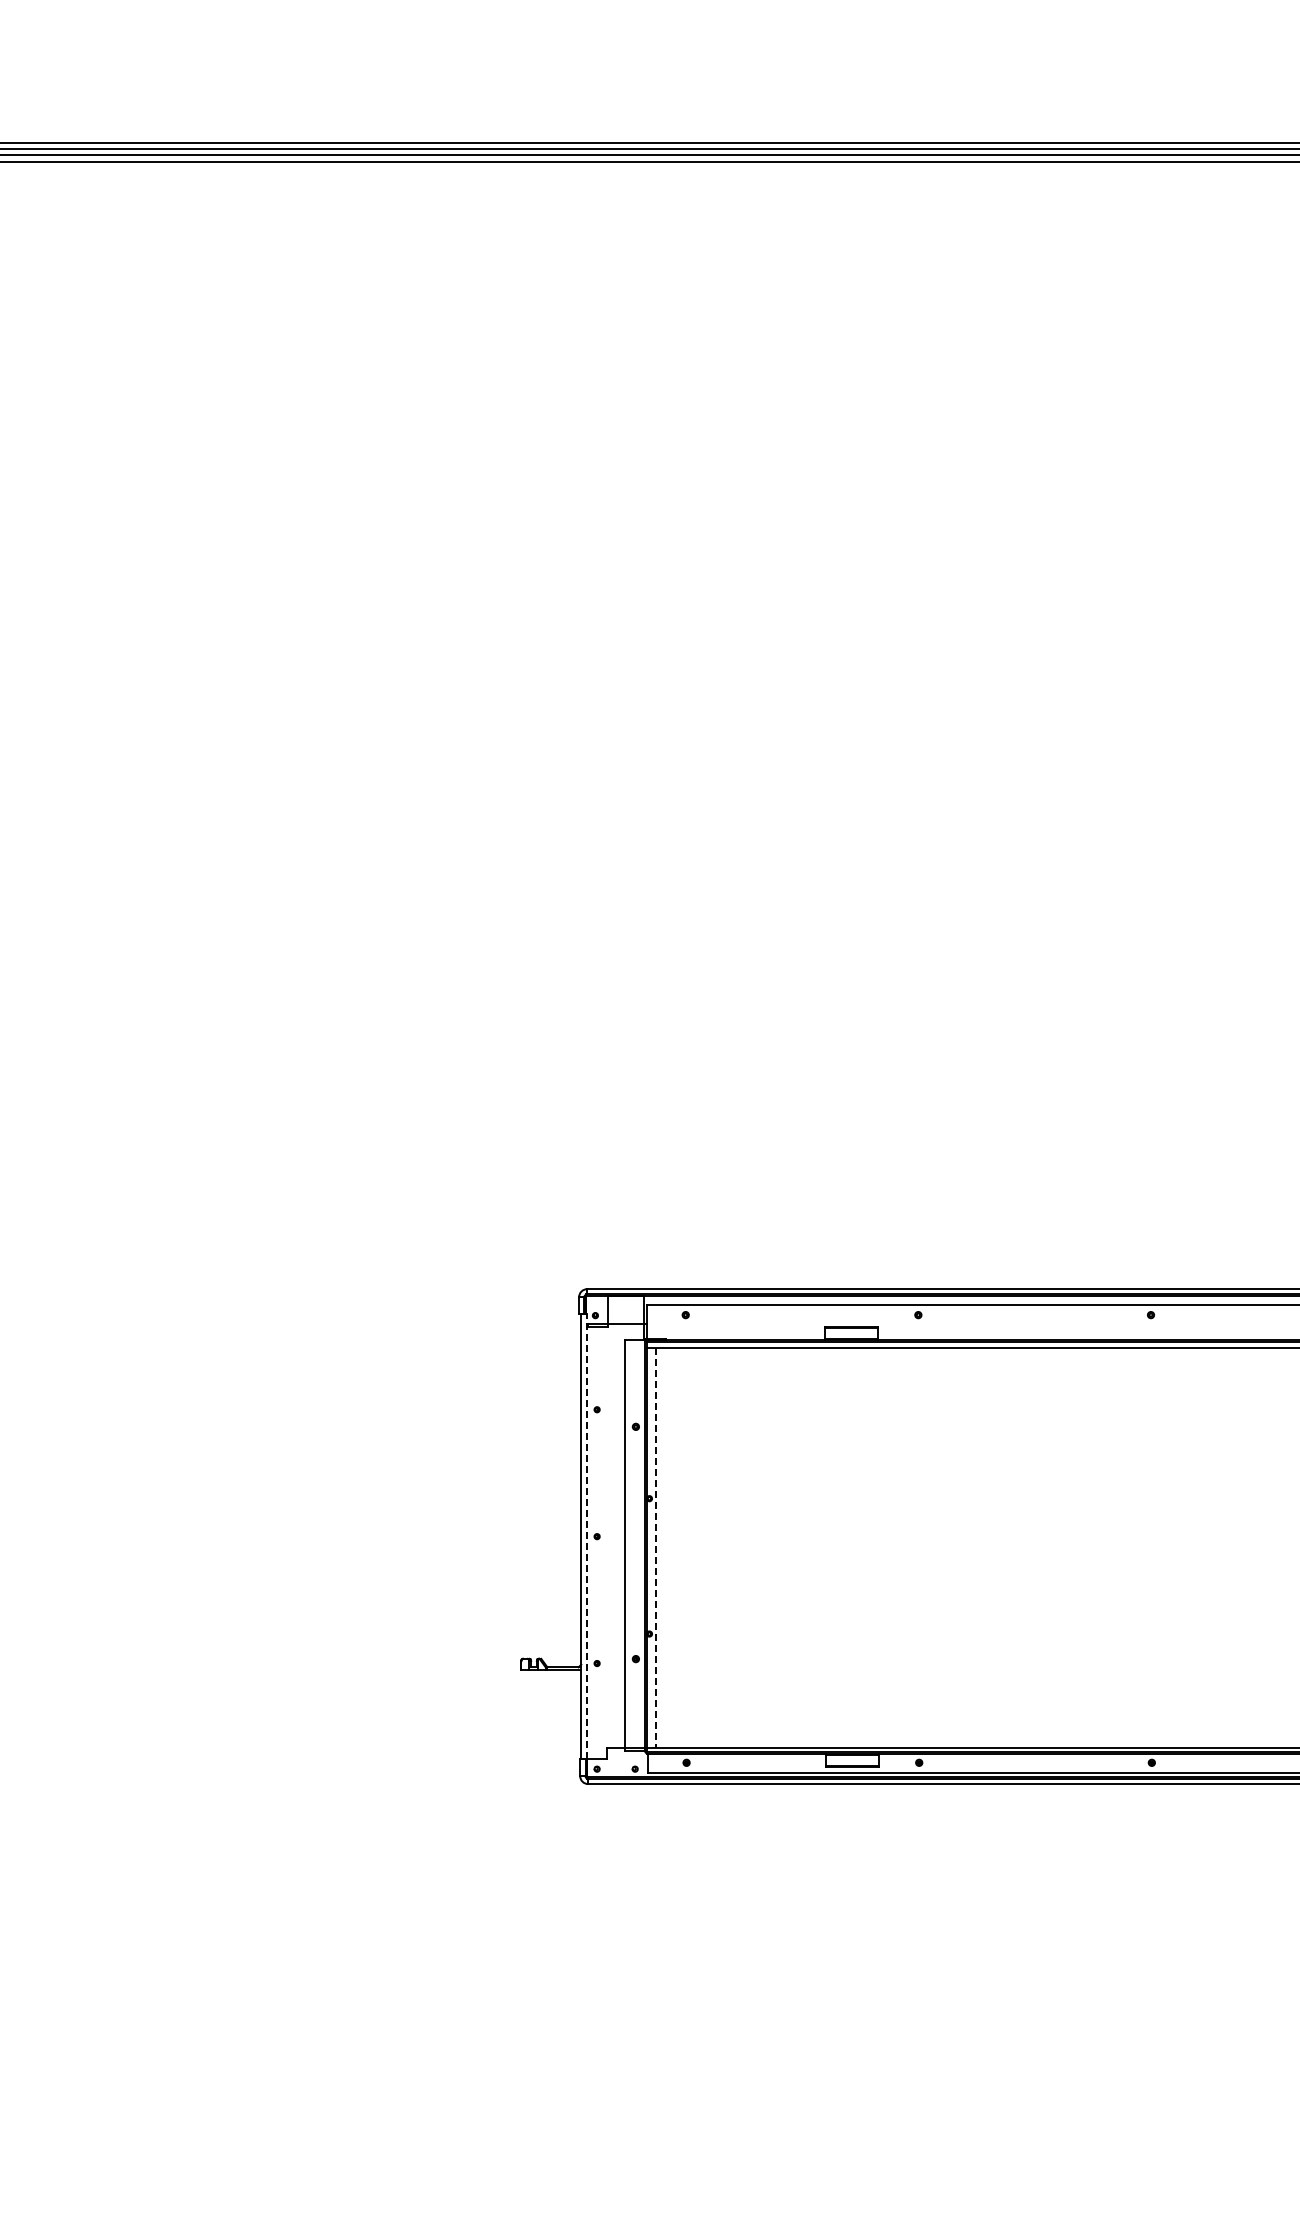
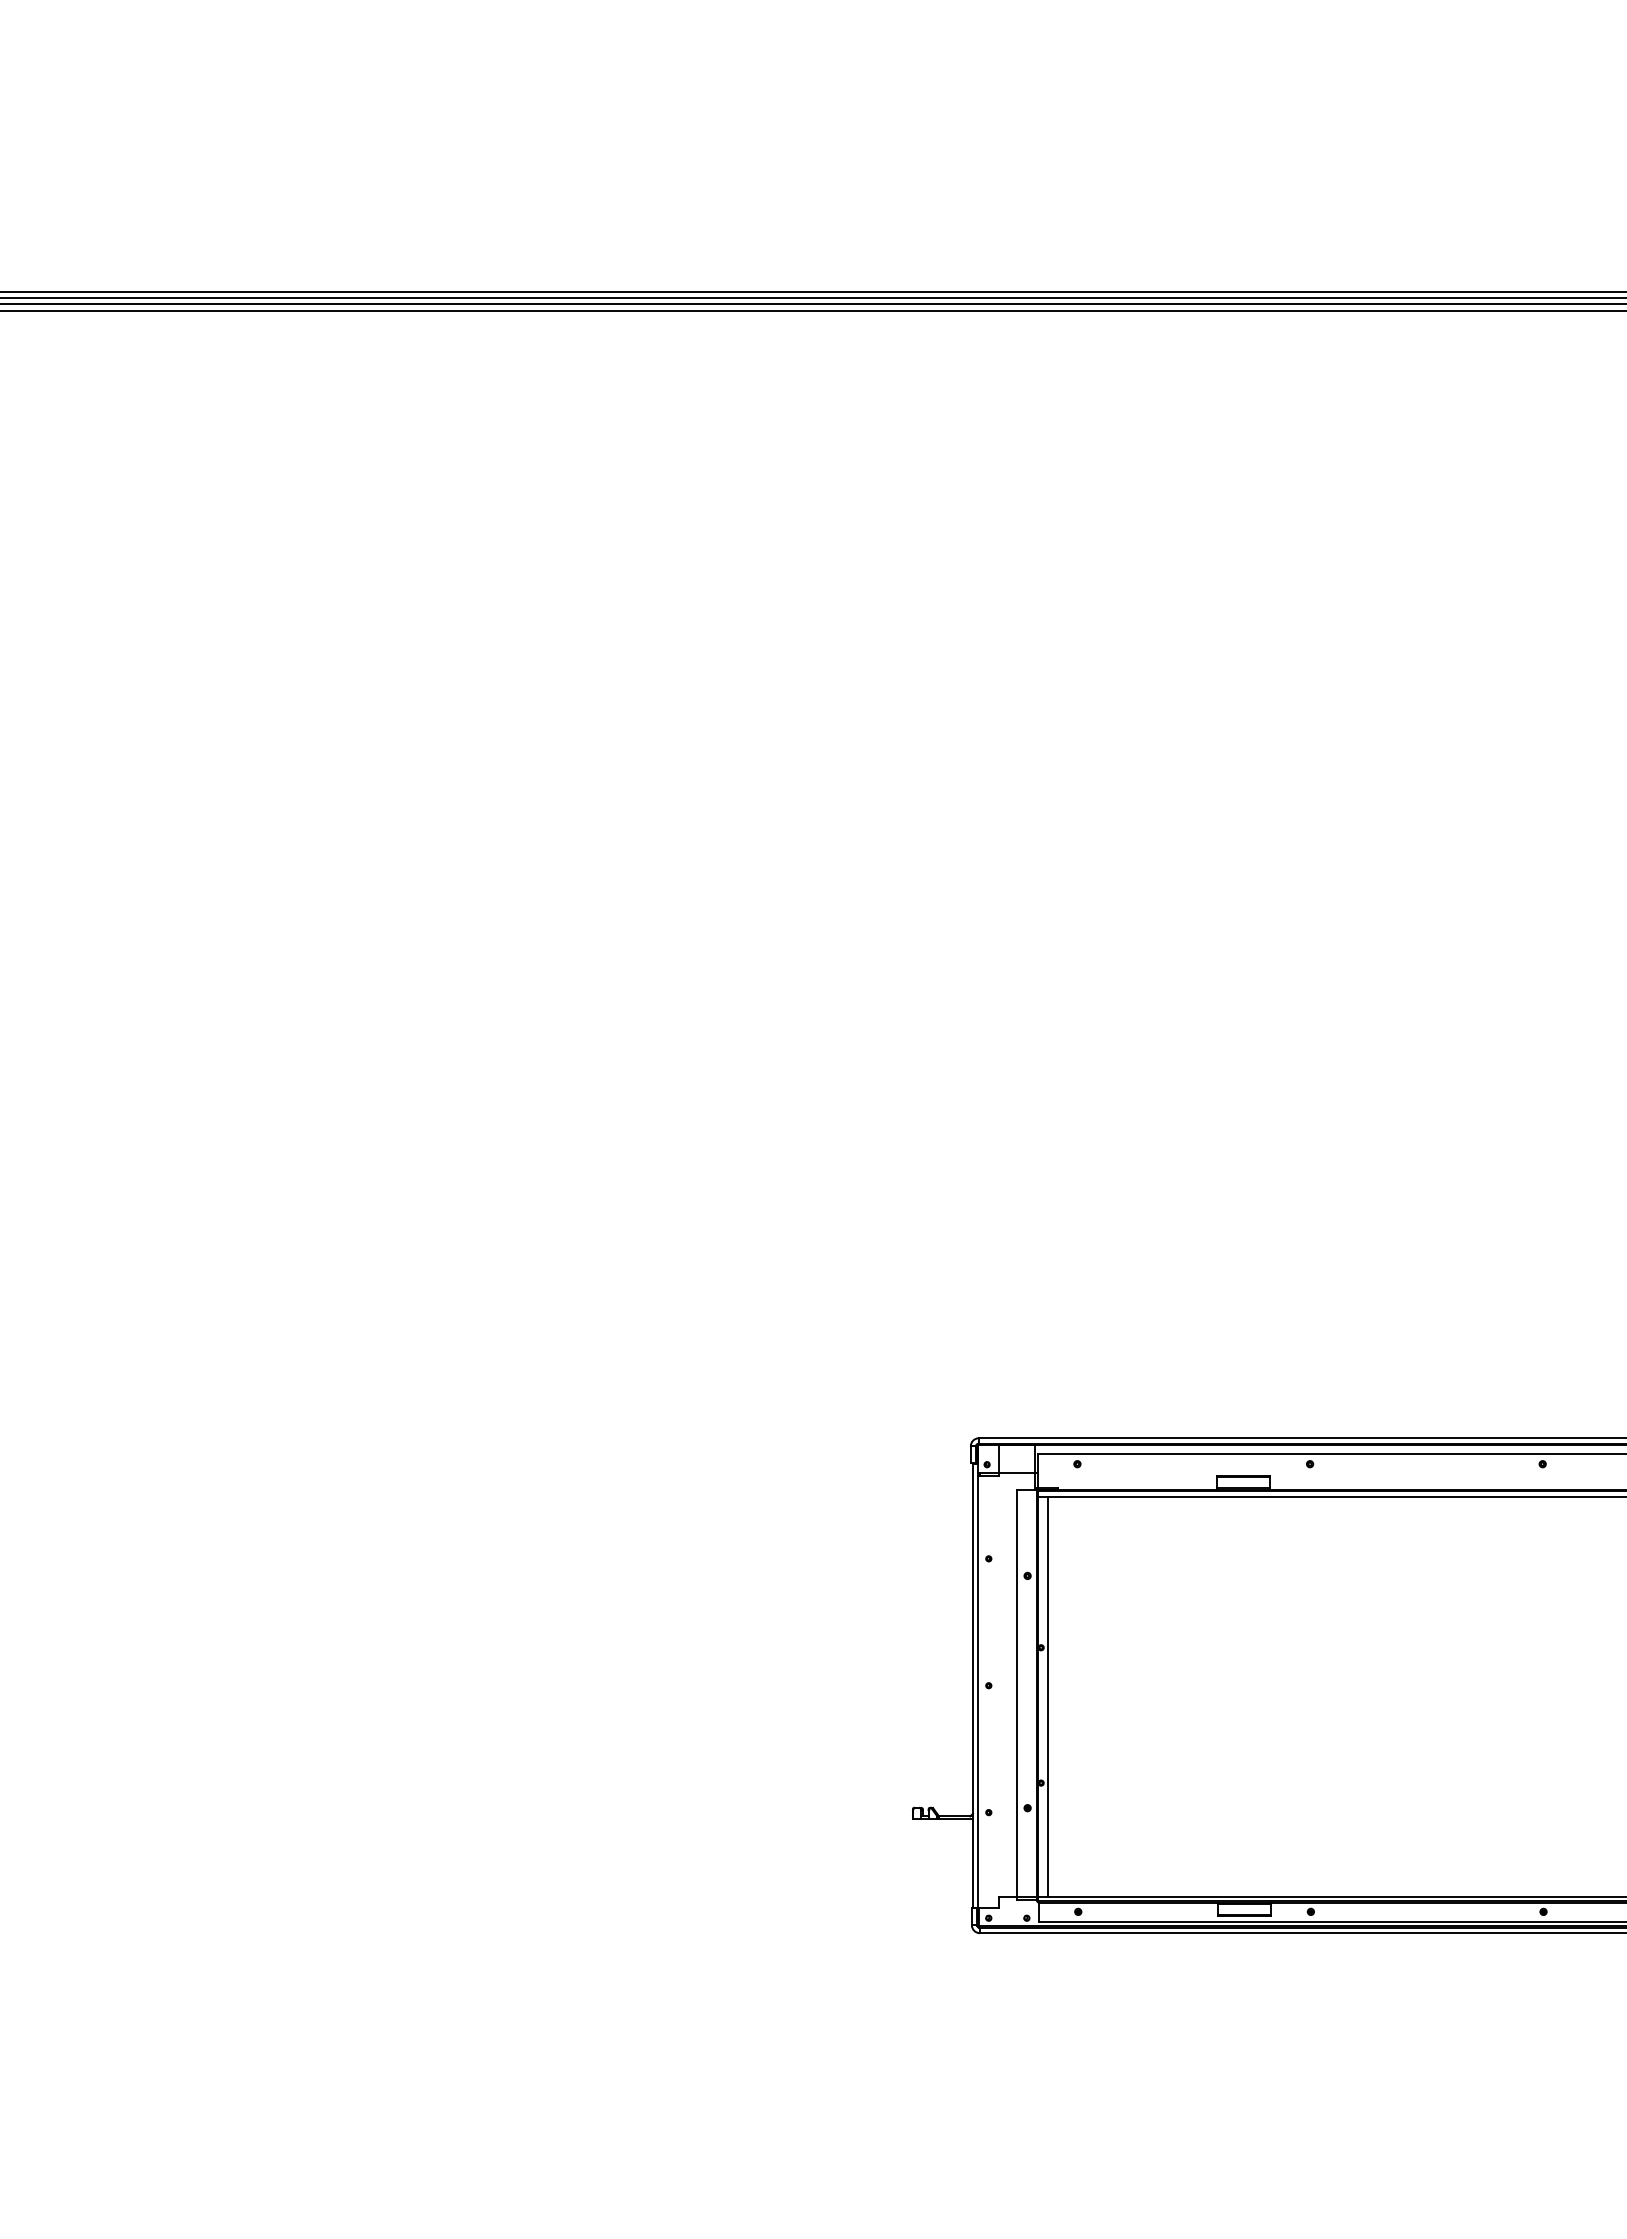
line: (586, 1536) -> (978, 1685), dashed -> solid
line: (656, 1548) -> (1048, 1697), dashed -> solid

